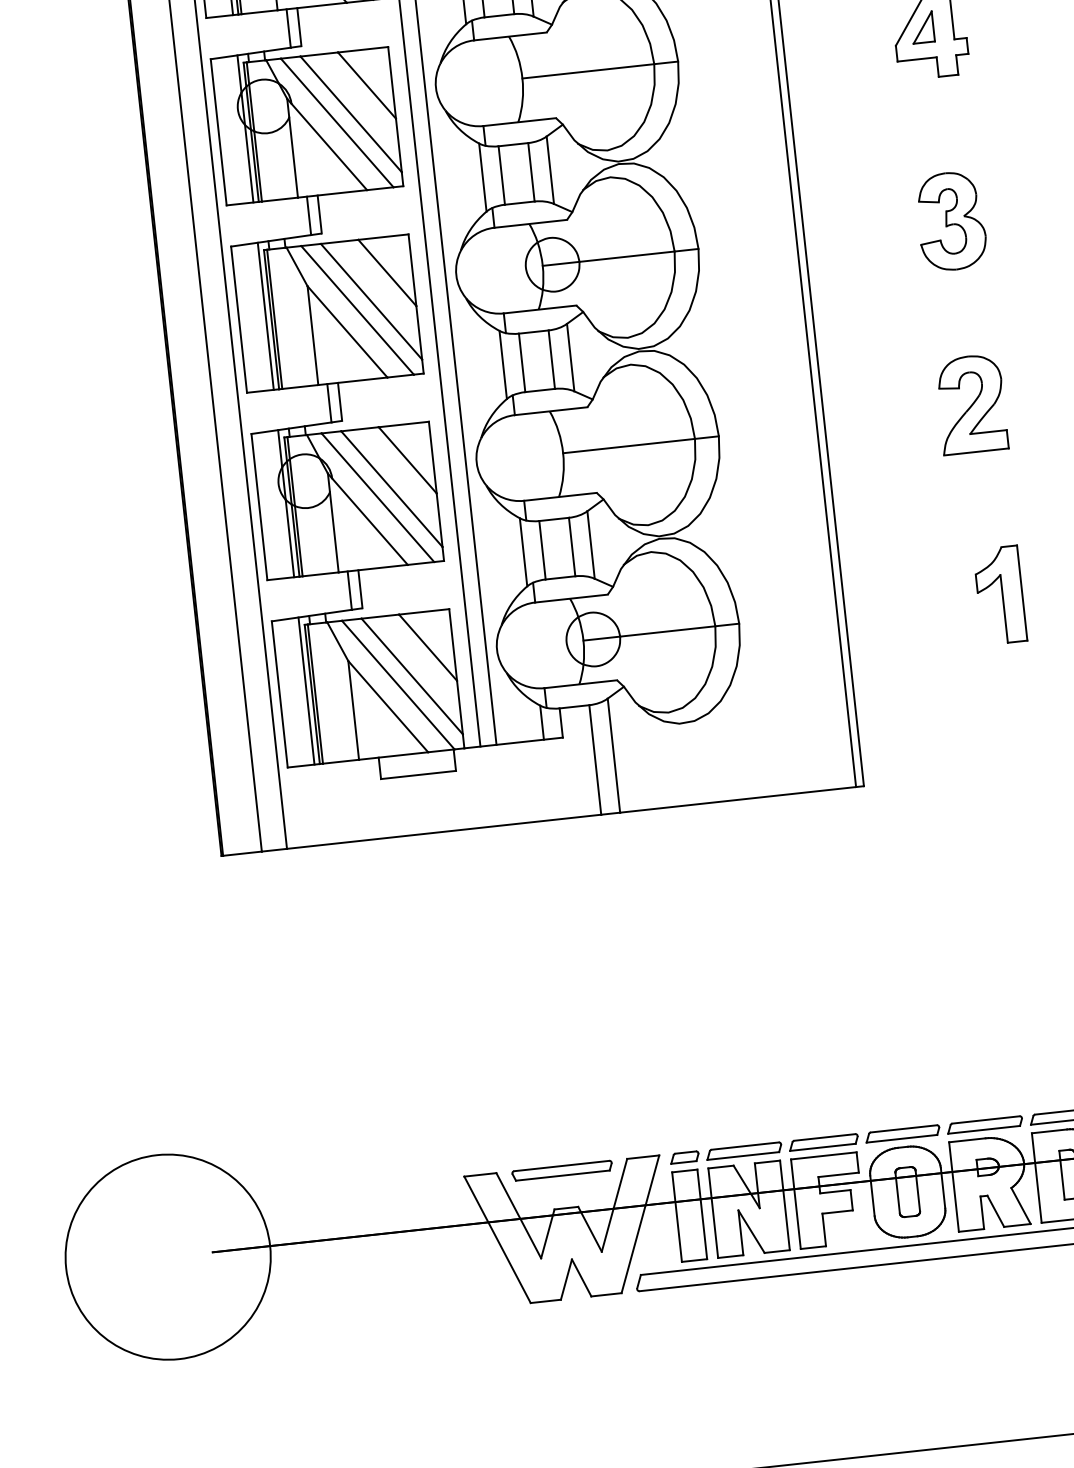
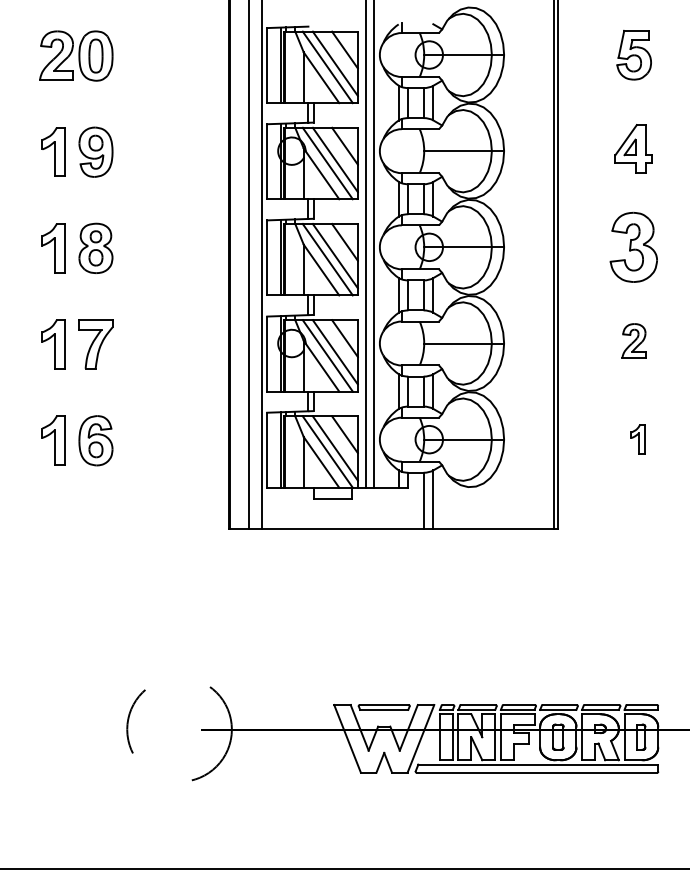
part: (950, 219) -> (633, 246), size x1.4
part: (970, 403) -> (633, 340), size x0.7
part: (999, 595) -> (637, 439), size x0.6
circle: (168, 1257) -> (179, 729), solid -> dashed

